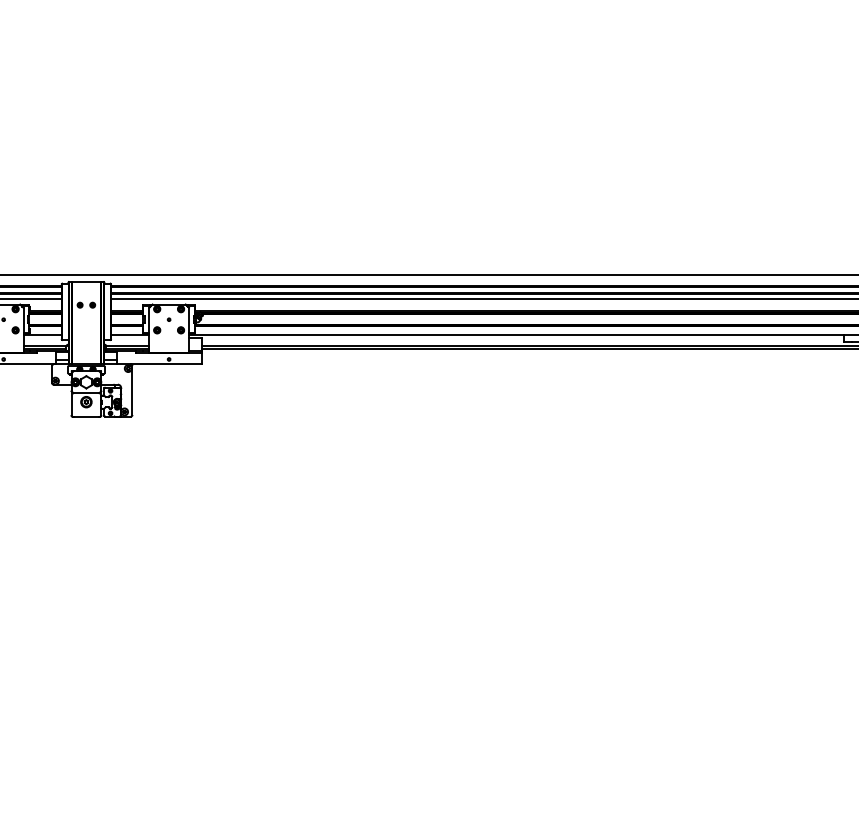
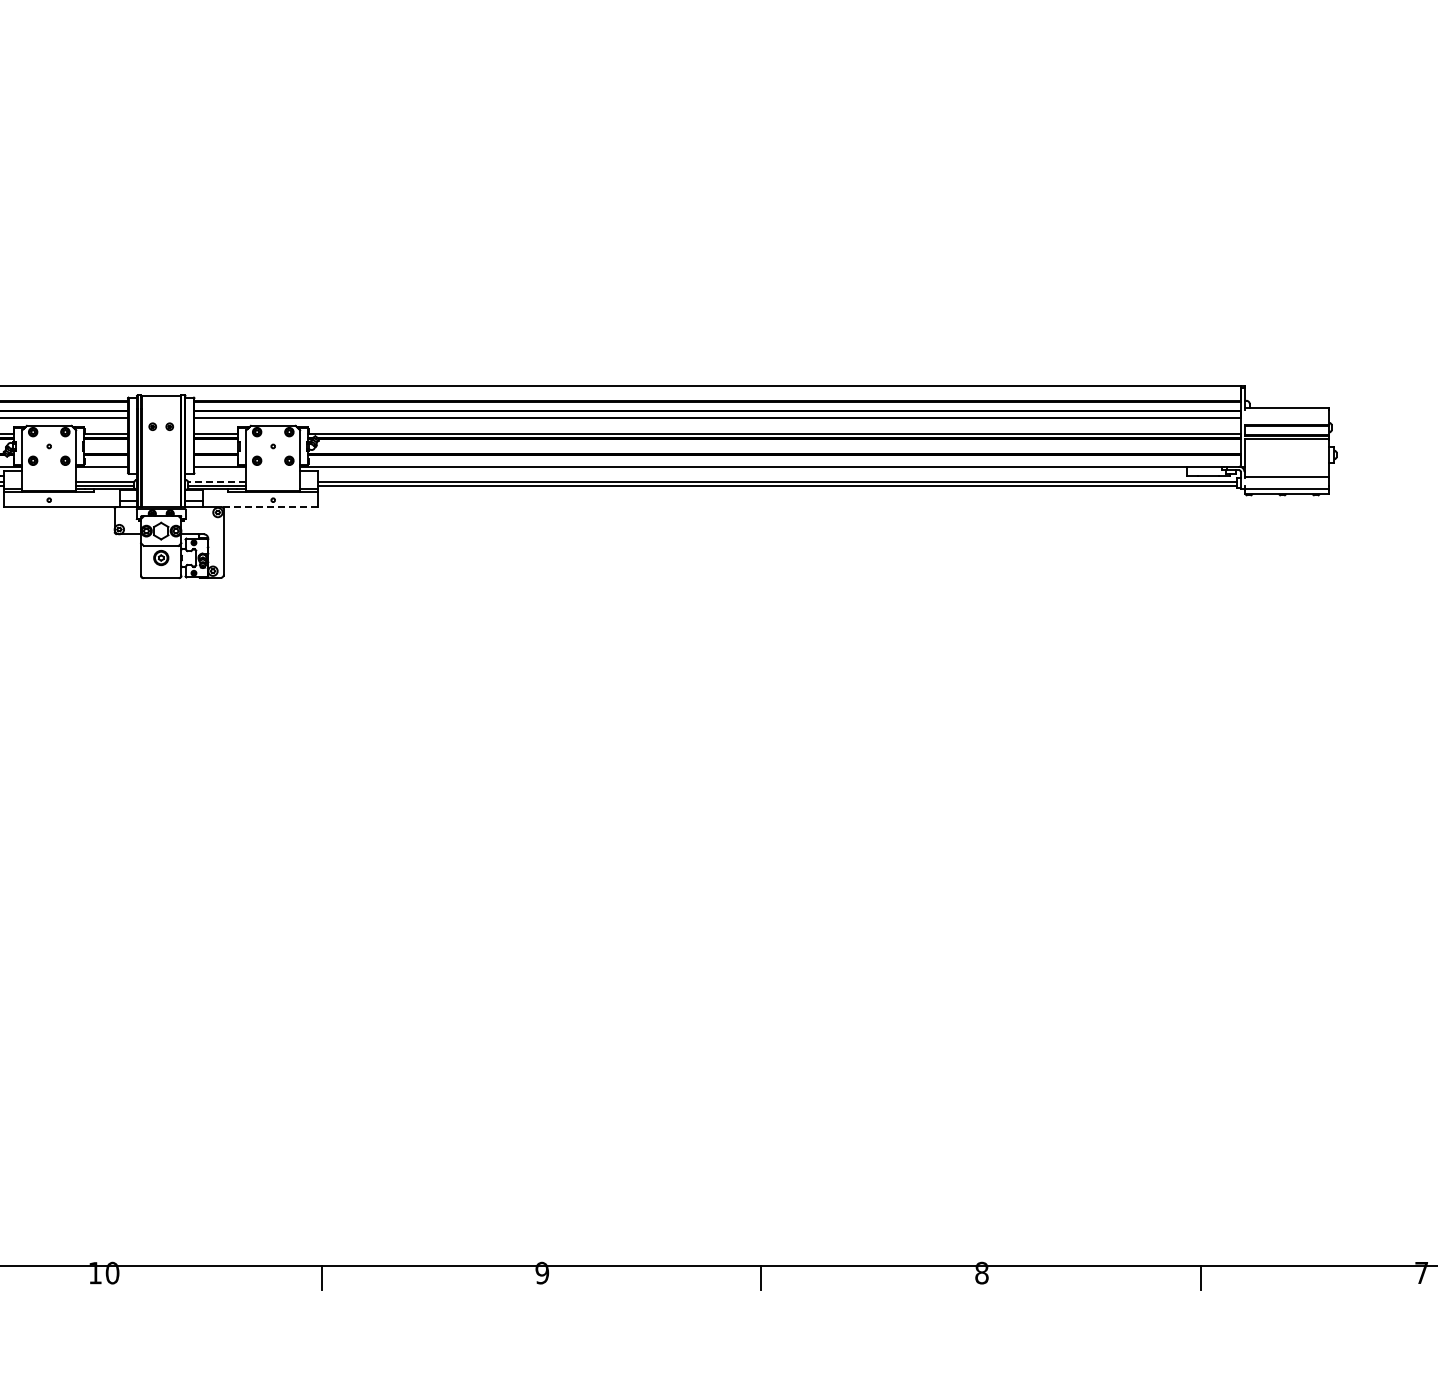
line: (127, 345) -> (216, 481), solid -> dashed
line: (166, 364) -> (269, 506), solid -> dashed

